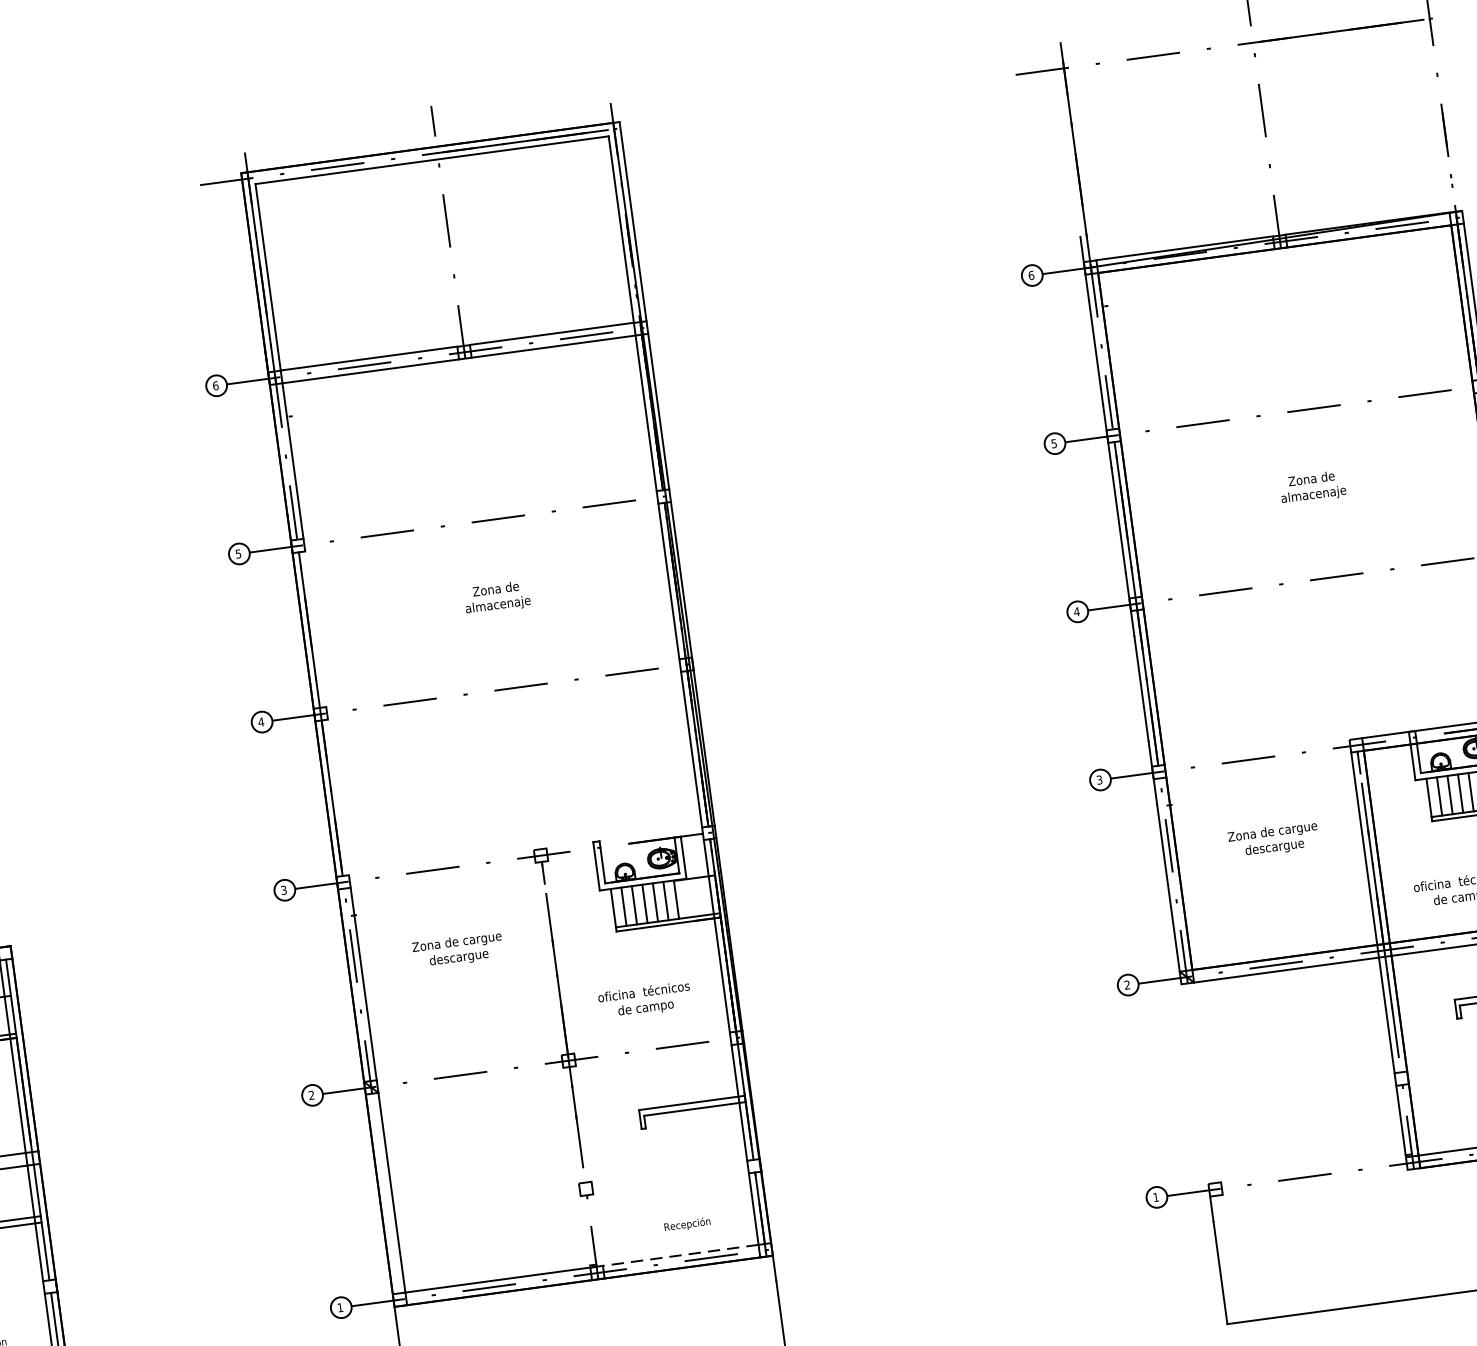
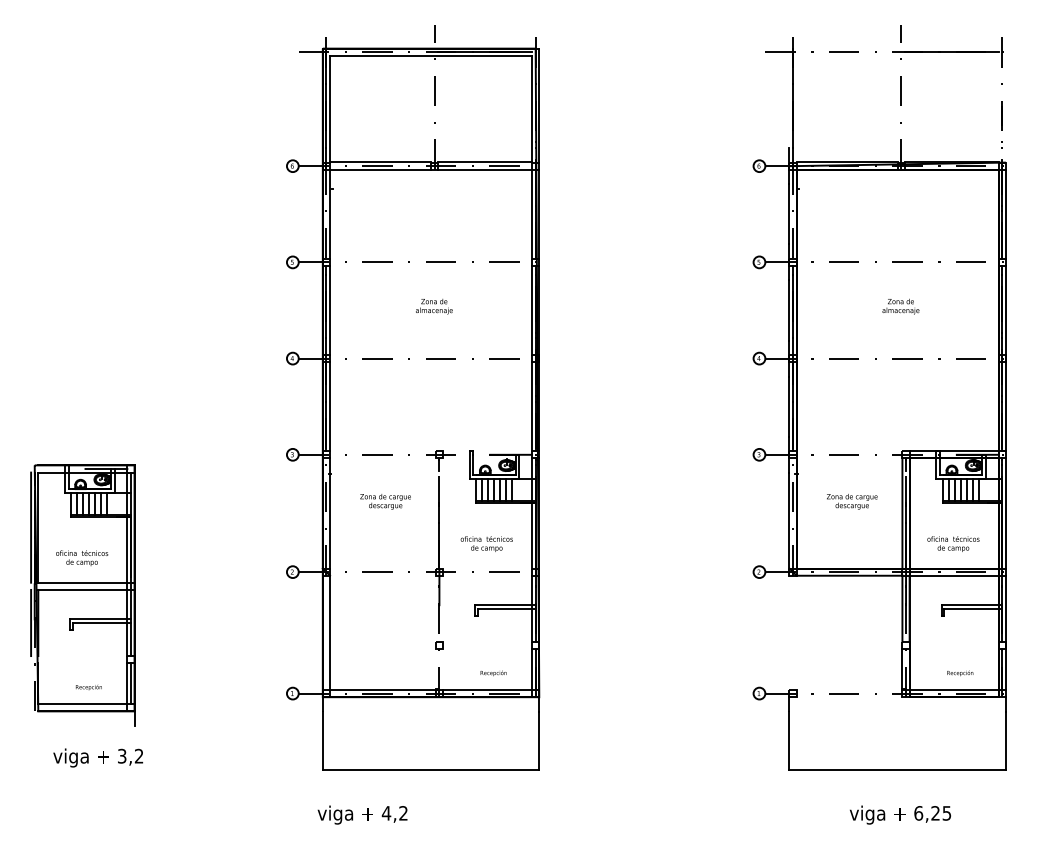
line: (316, 629) -> (330, 310), added
line: (339, 796) -> (330, 406), added
line: (680, 1254) -> (487, 689), dashed -> solid

